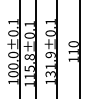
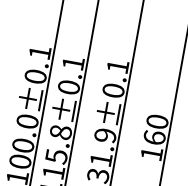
text: (73, 51) -> (154, 136), 110 -> 160

